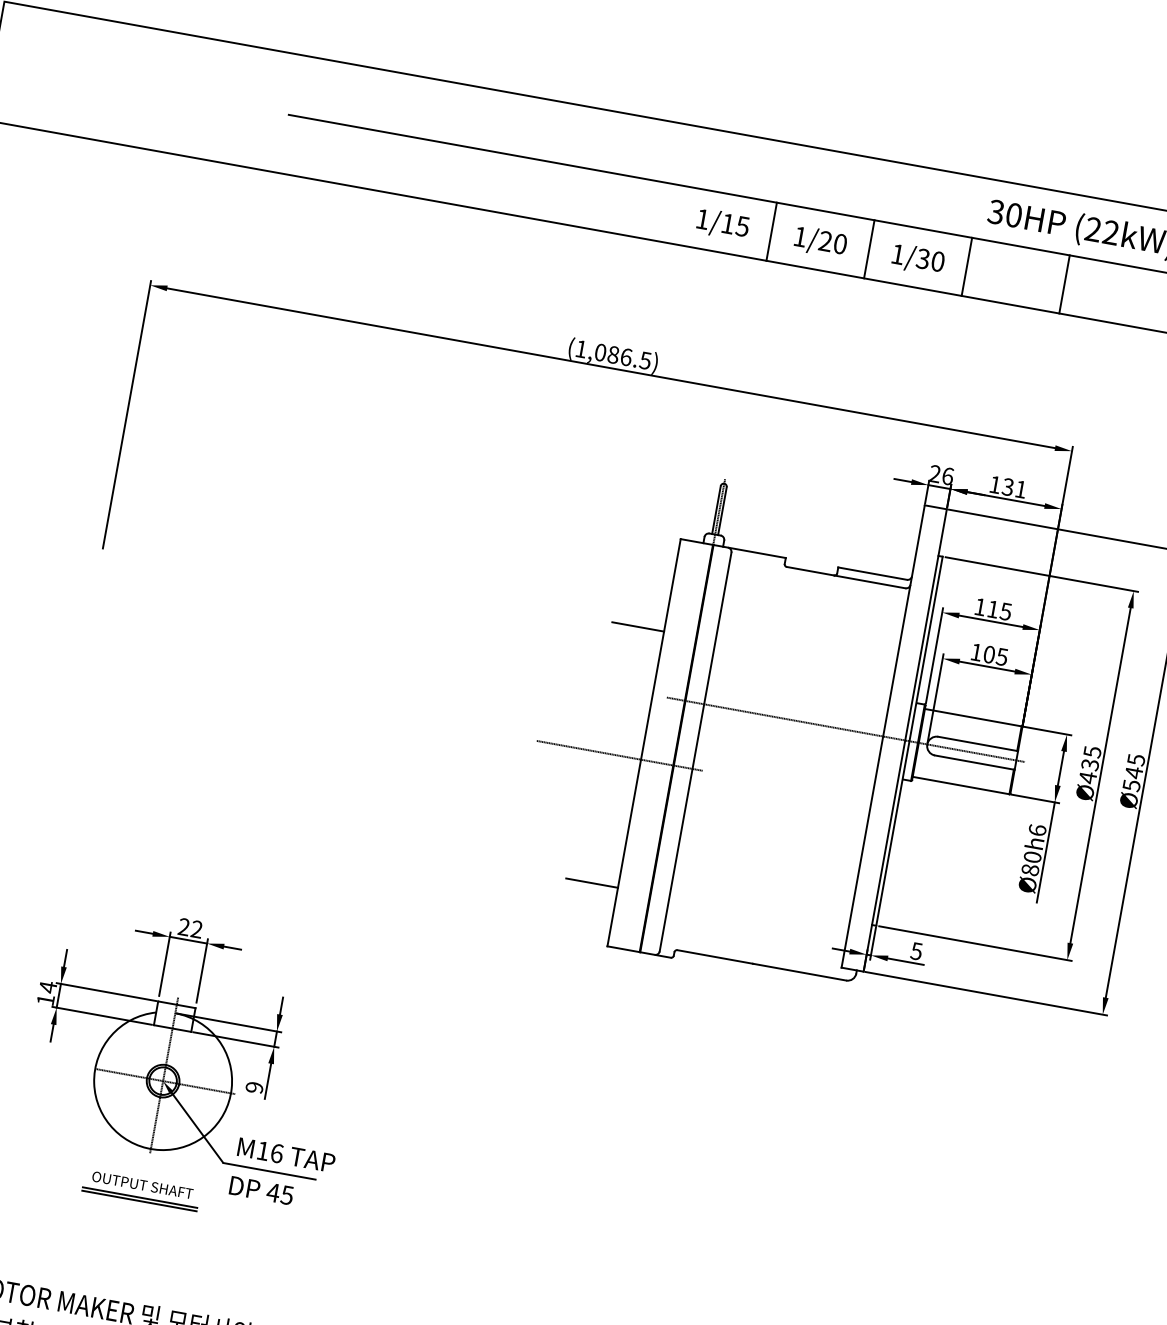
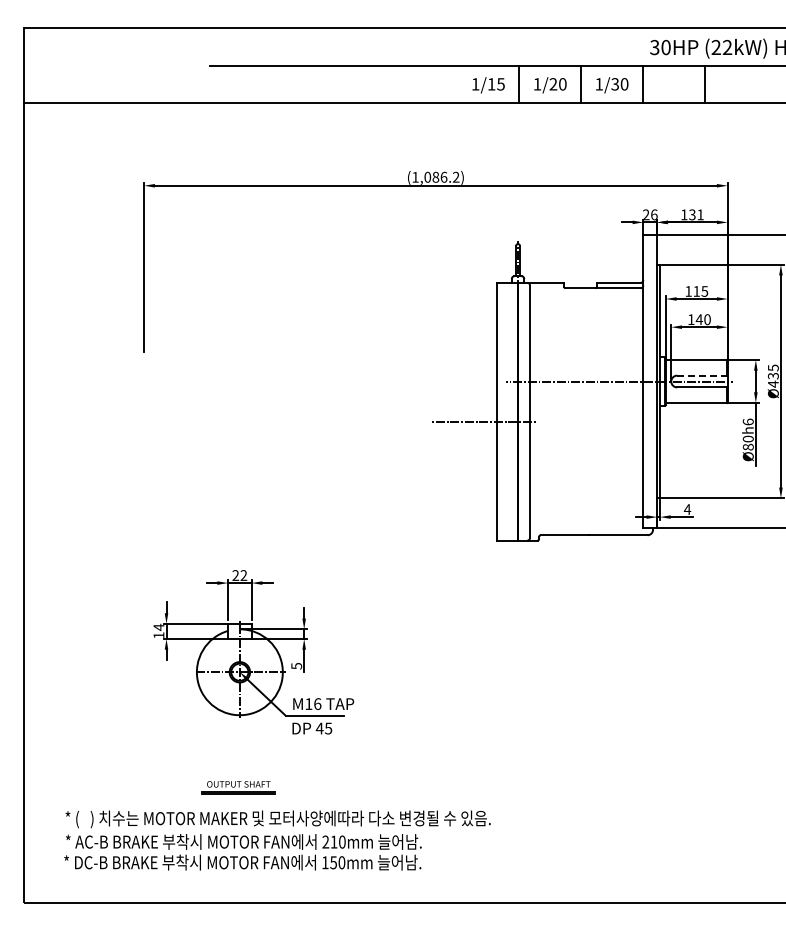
text: (644, 359) -> (455, 176), (1,086.5) -> (1,086.2)
line: (637, 626) -> (480, 341), removed
text: (994, 655) -> (702, 319), 105 -> 140
line: (976, 743) -> (701, 375), solid -> dashed
line: (591, 882) -> (480, 503), removed
text: (916, 951) -> (687, 509), 5 -> 4
text: (254, 1088) -> (296, 666), 9 -> 5
part: (141, 1190) -> (238, 787), moved

